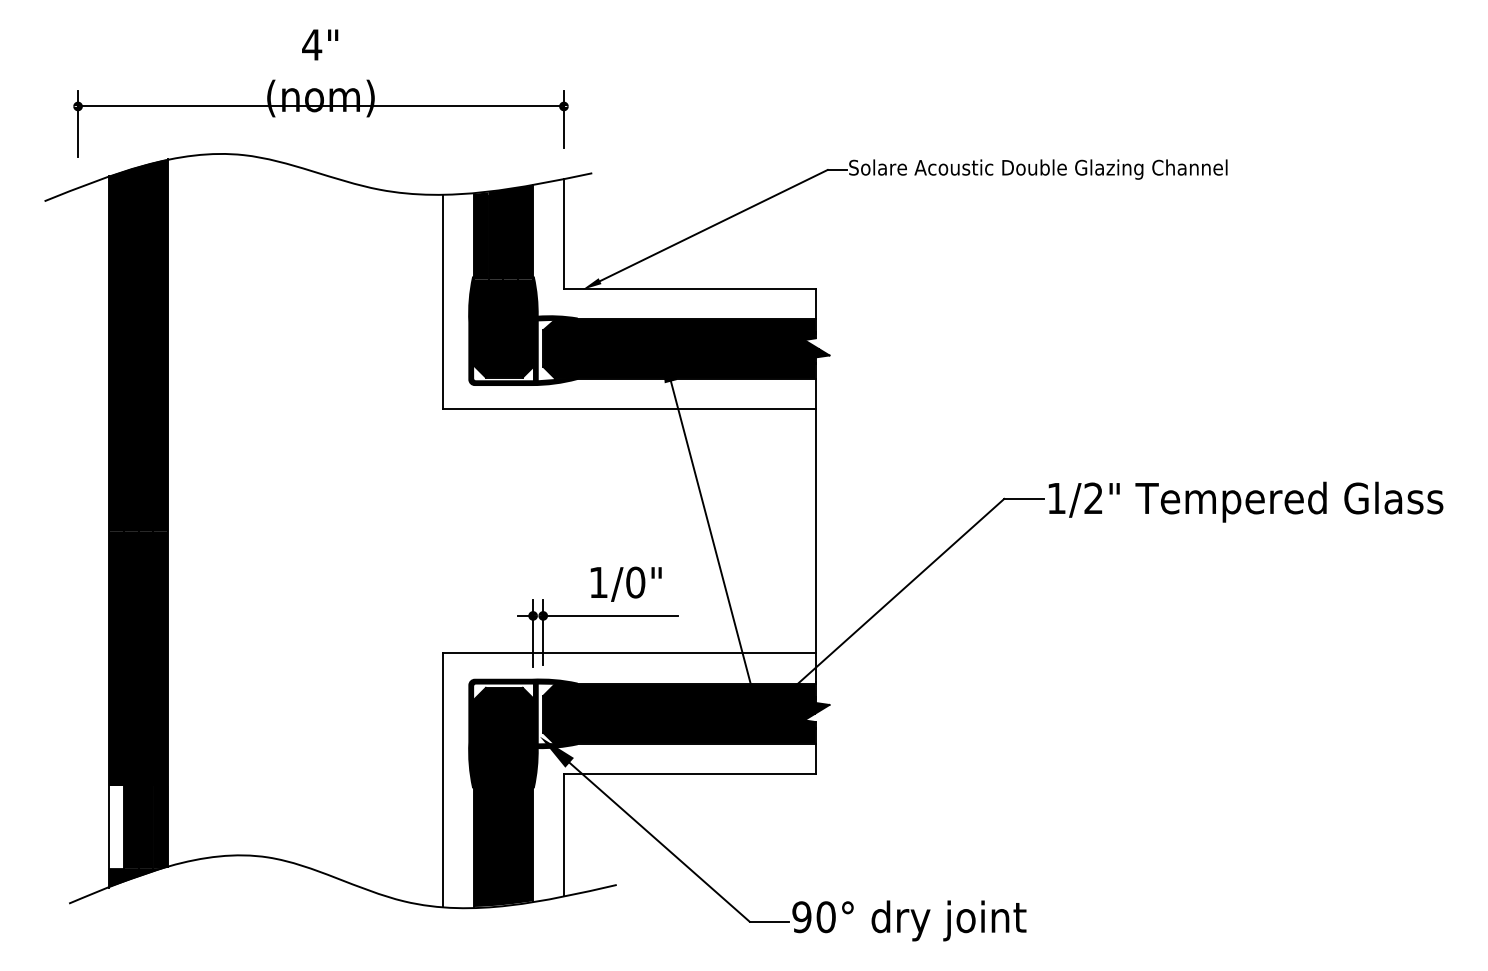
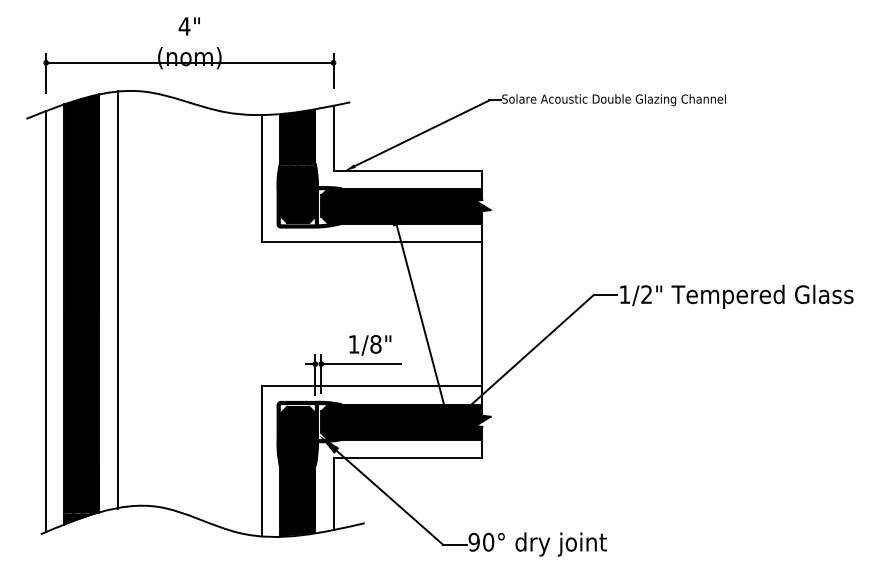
line: (198, 506) -> (117, 299), added
line: (78, 543) -> (46, 321), added
text: (634, 582) -> (375, 344), 1/0" -> 1/8"
fill: (115, 826) -> (68, 488), added

